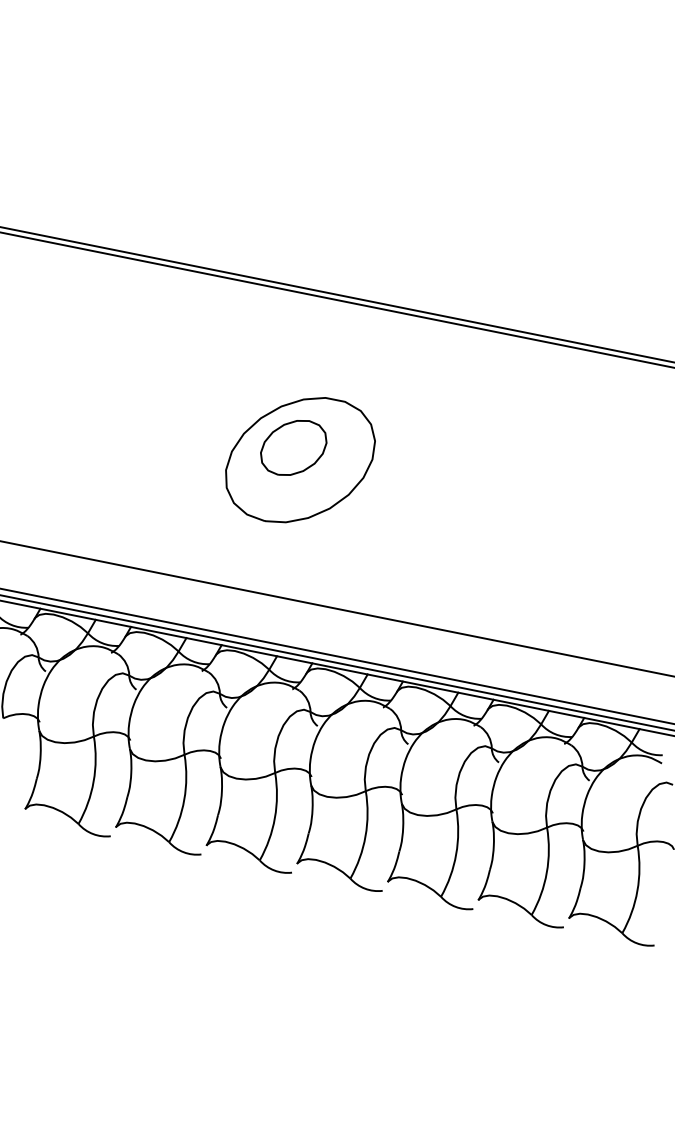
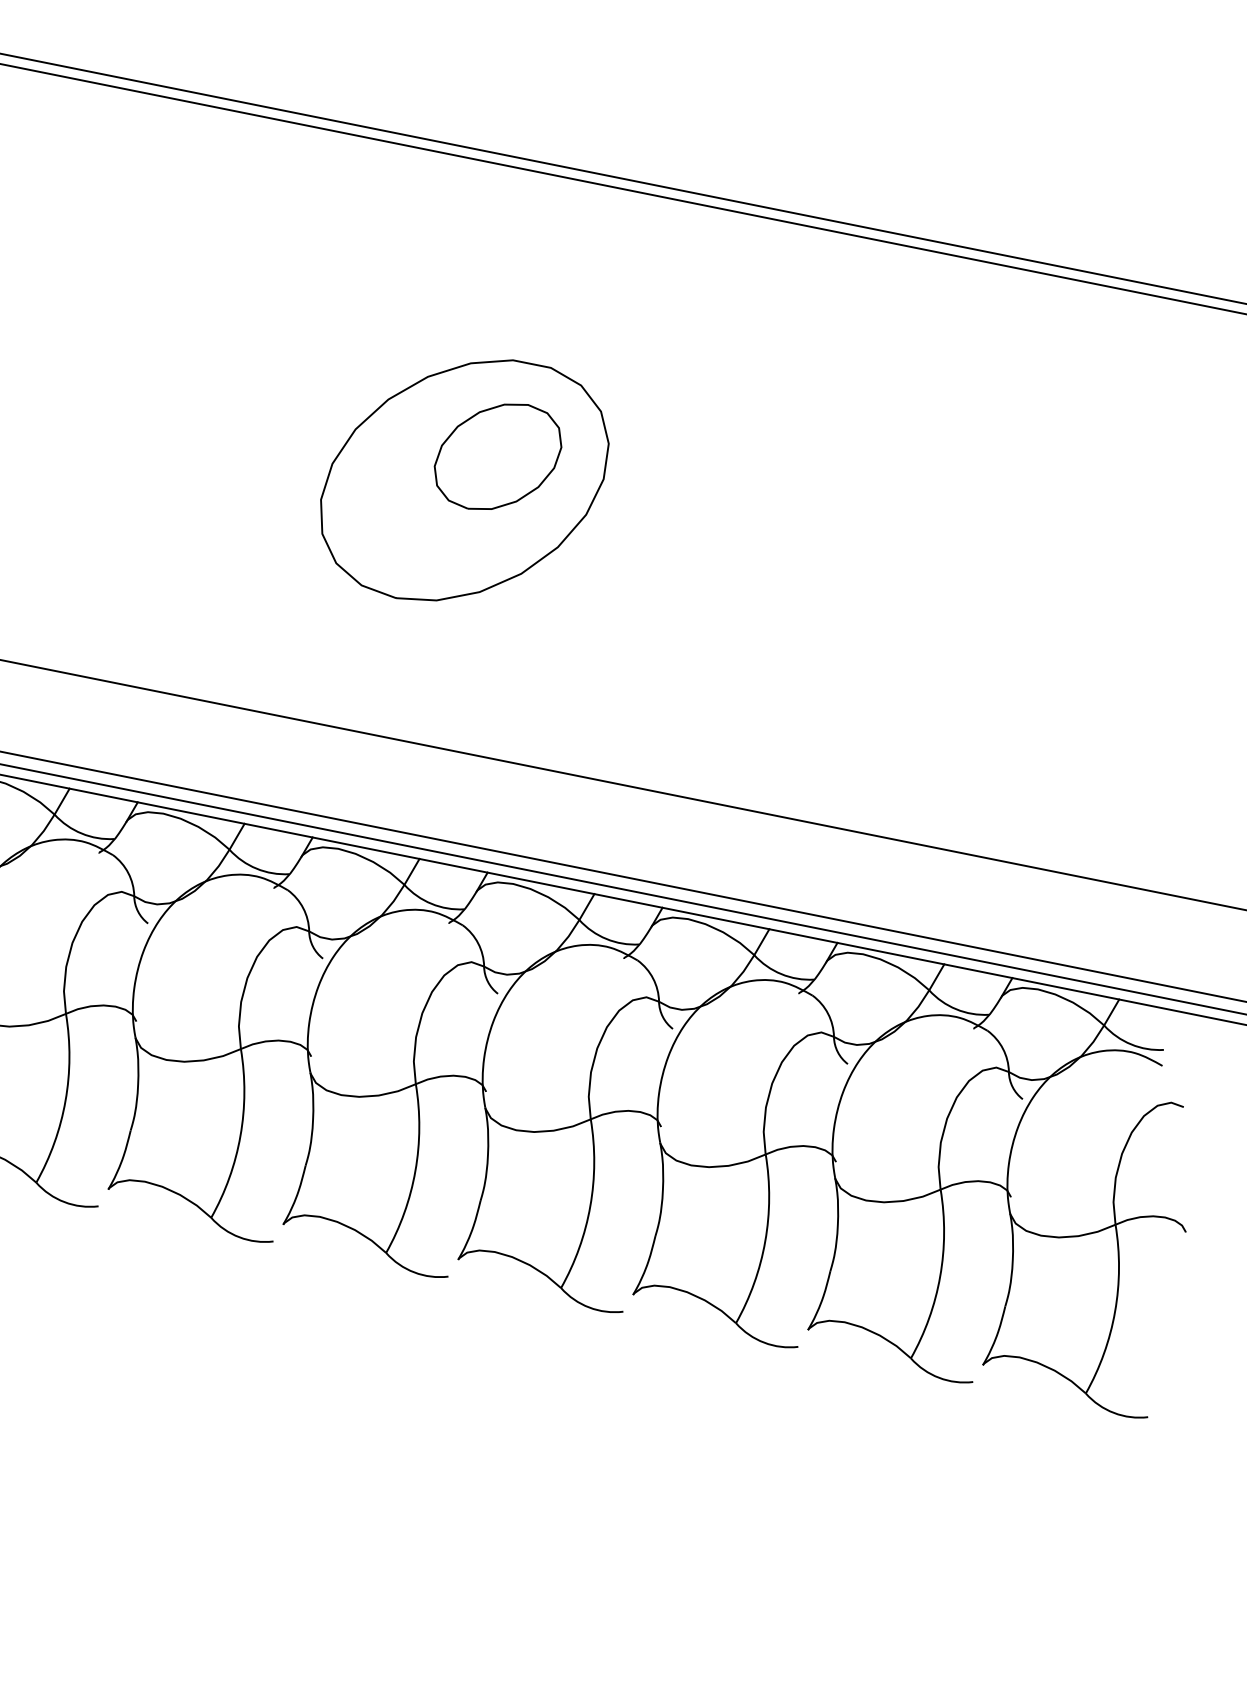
part: (293, 447) -> (497, 455), moved

